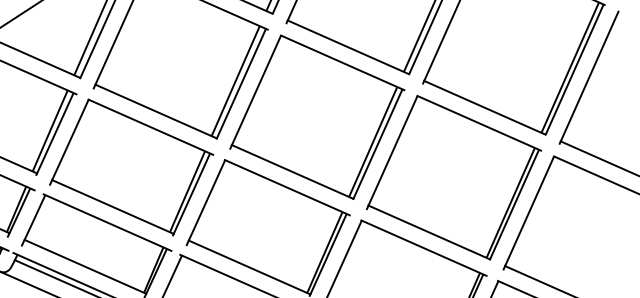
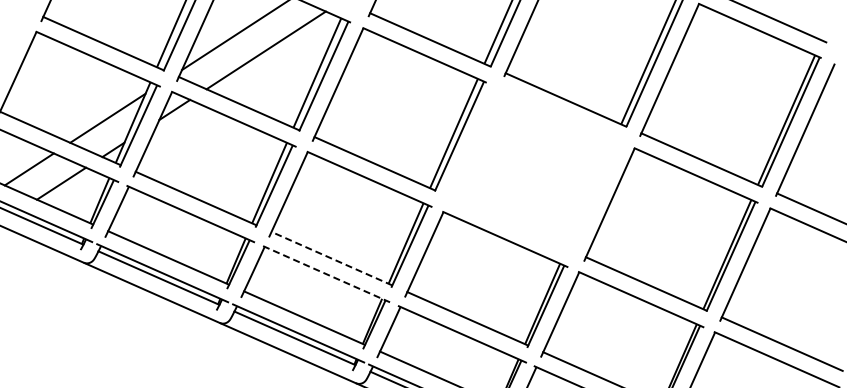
part: (316, 117) -> (534, 169), removed
line: (112, 206) -> (331, 258), solid -> dashed
line: (108, 222) -> (327, 274), solid -> dashed

